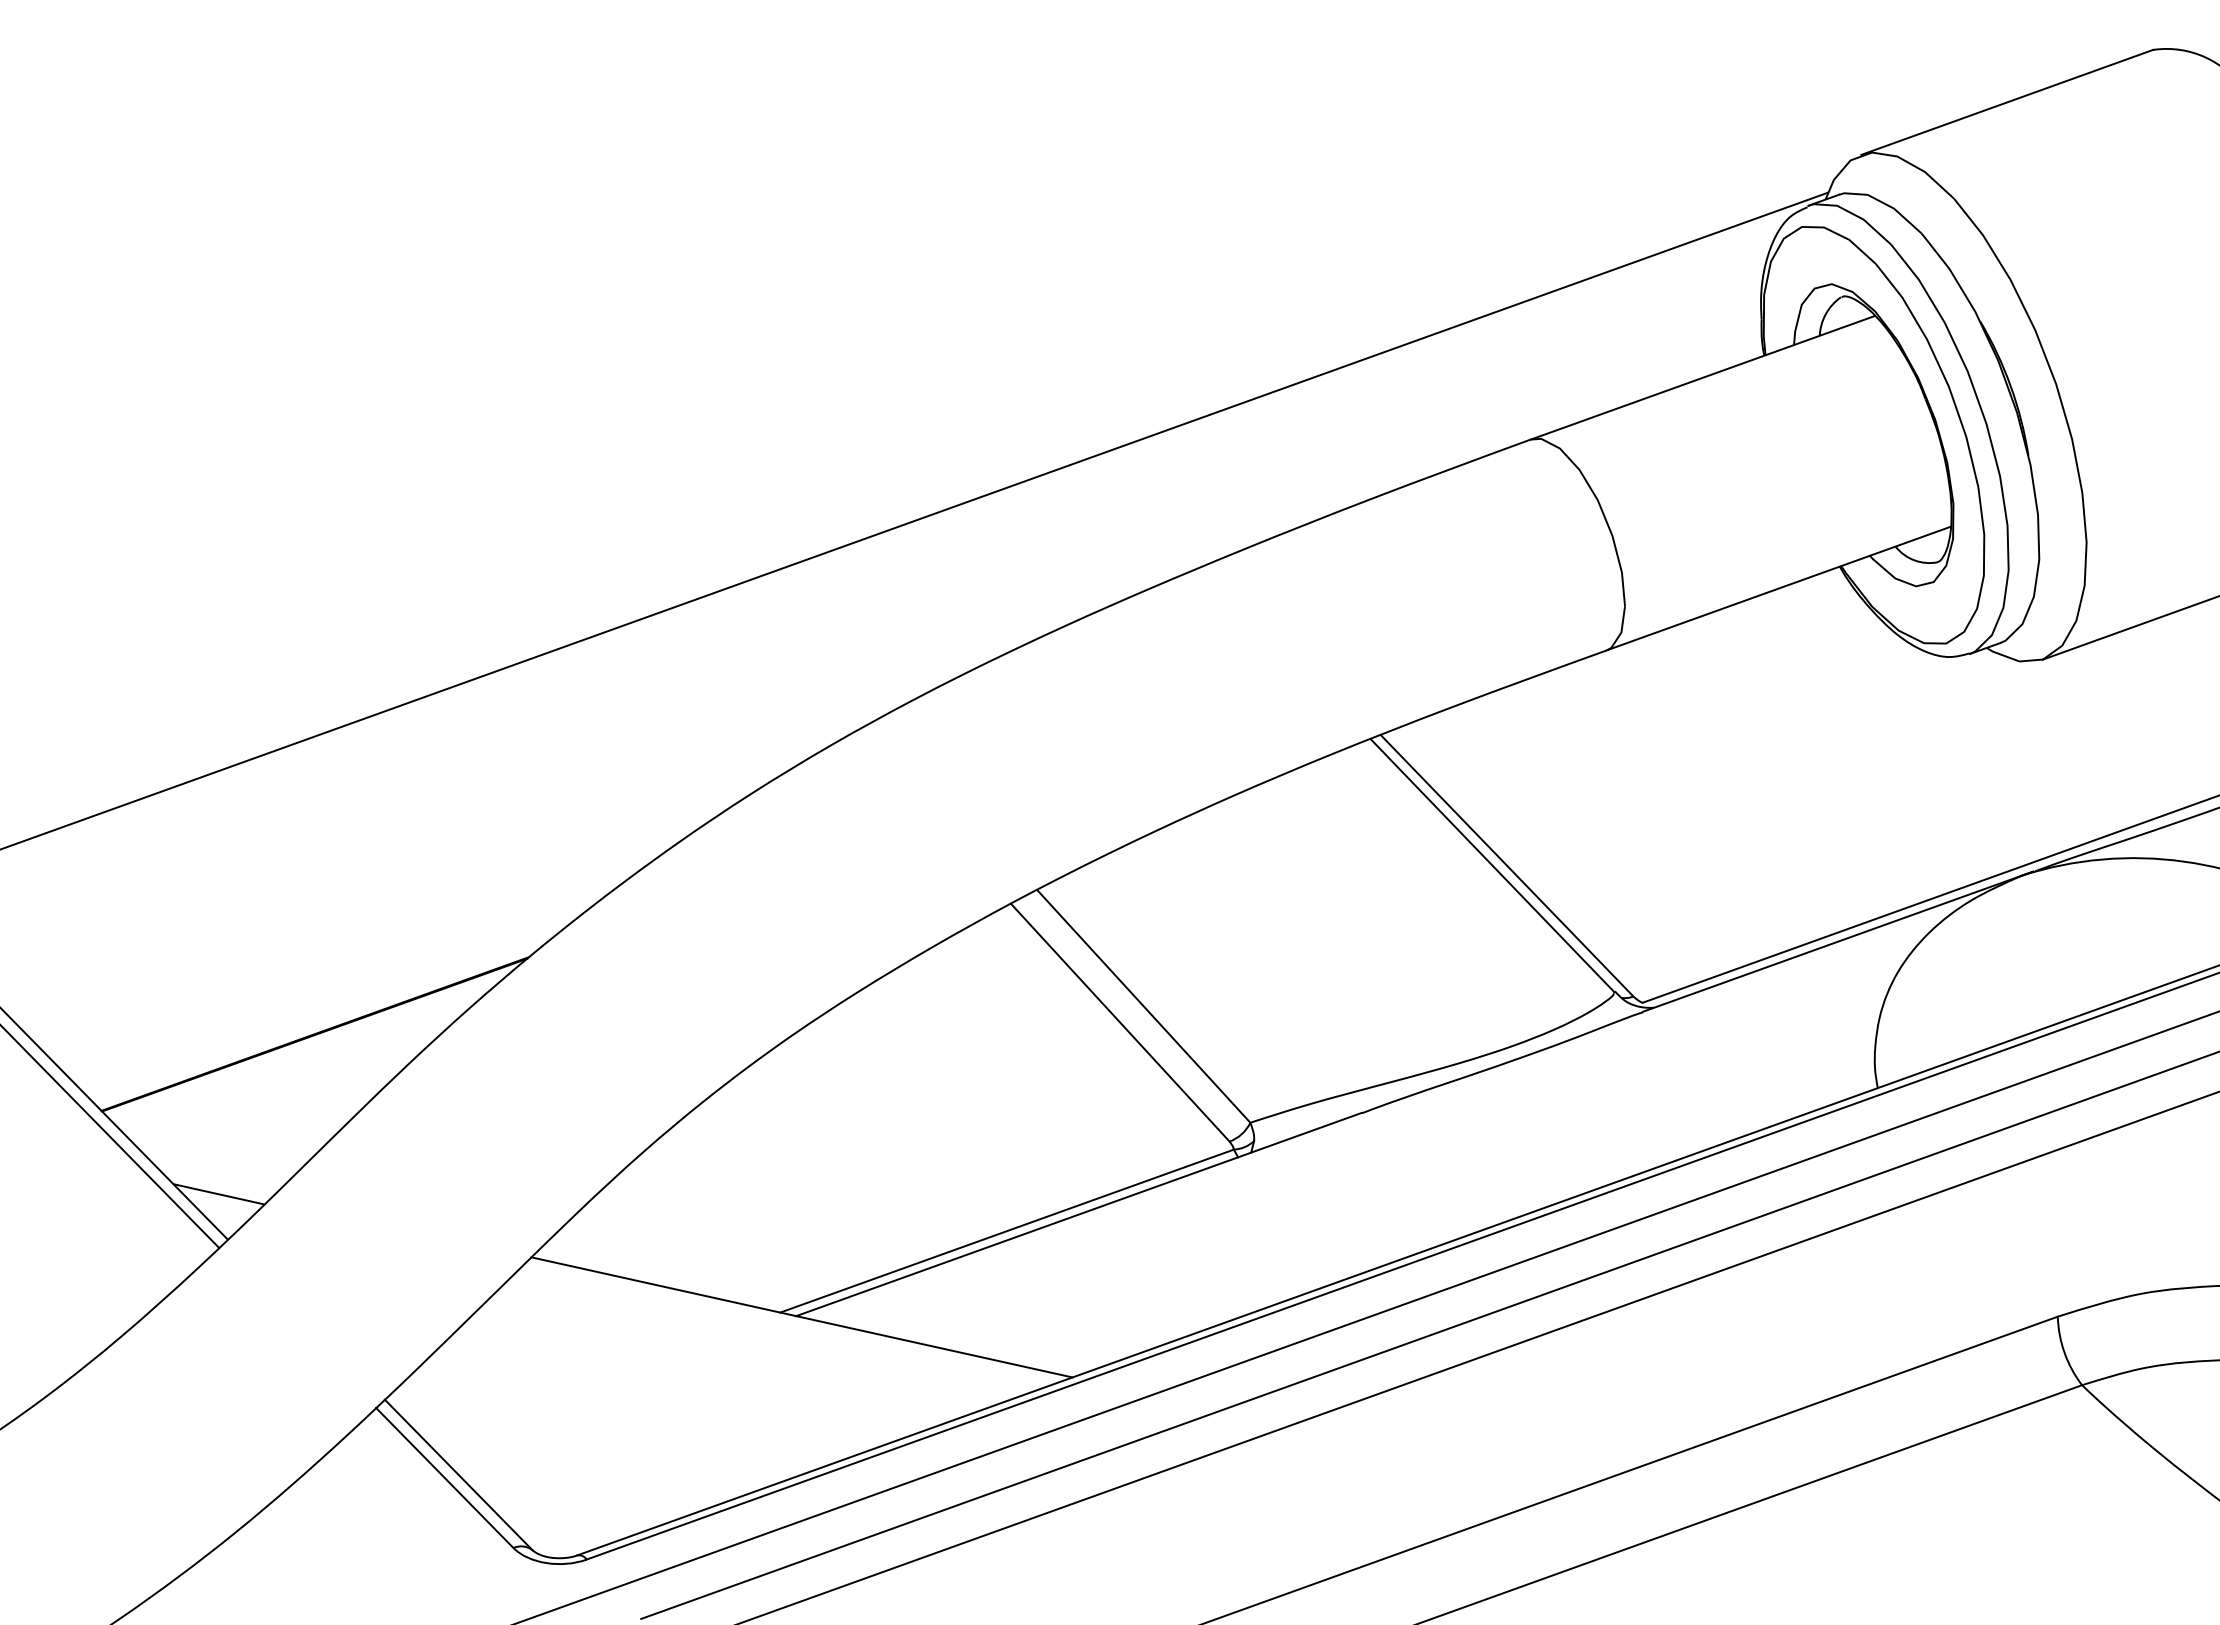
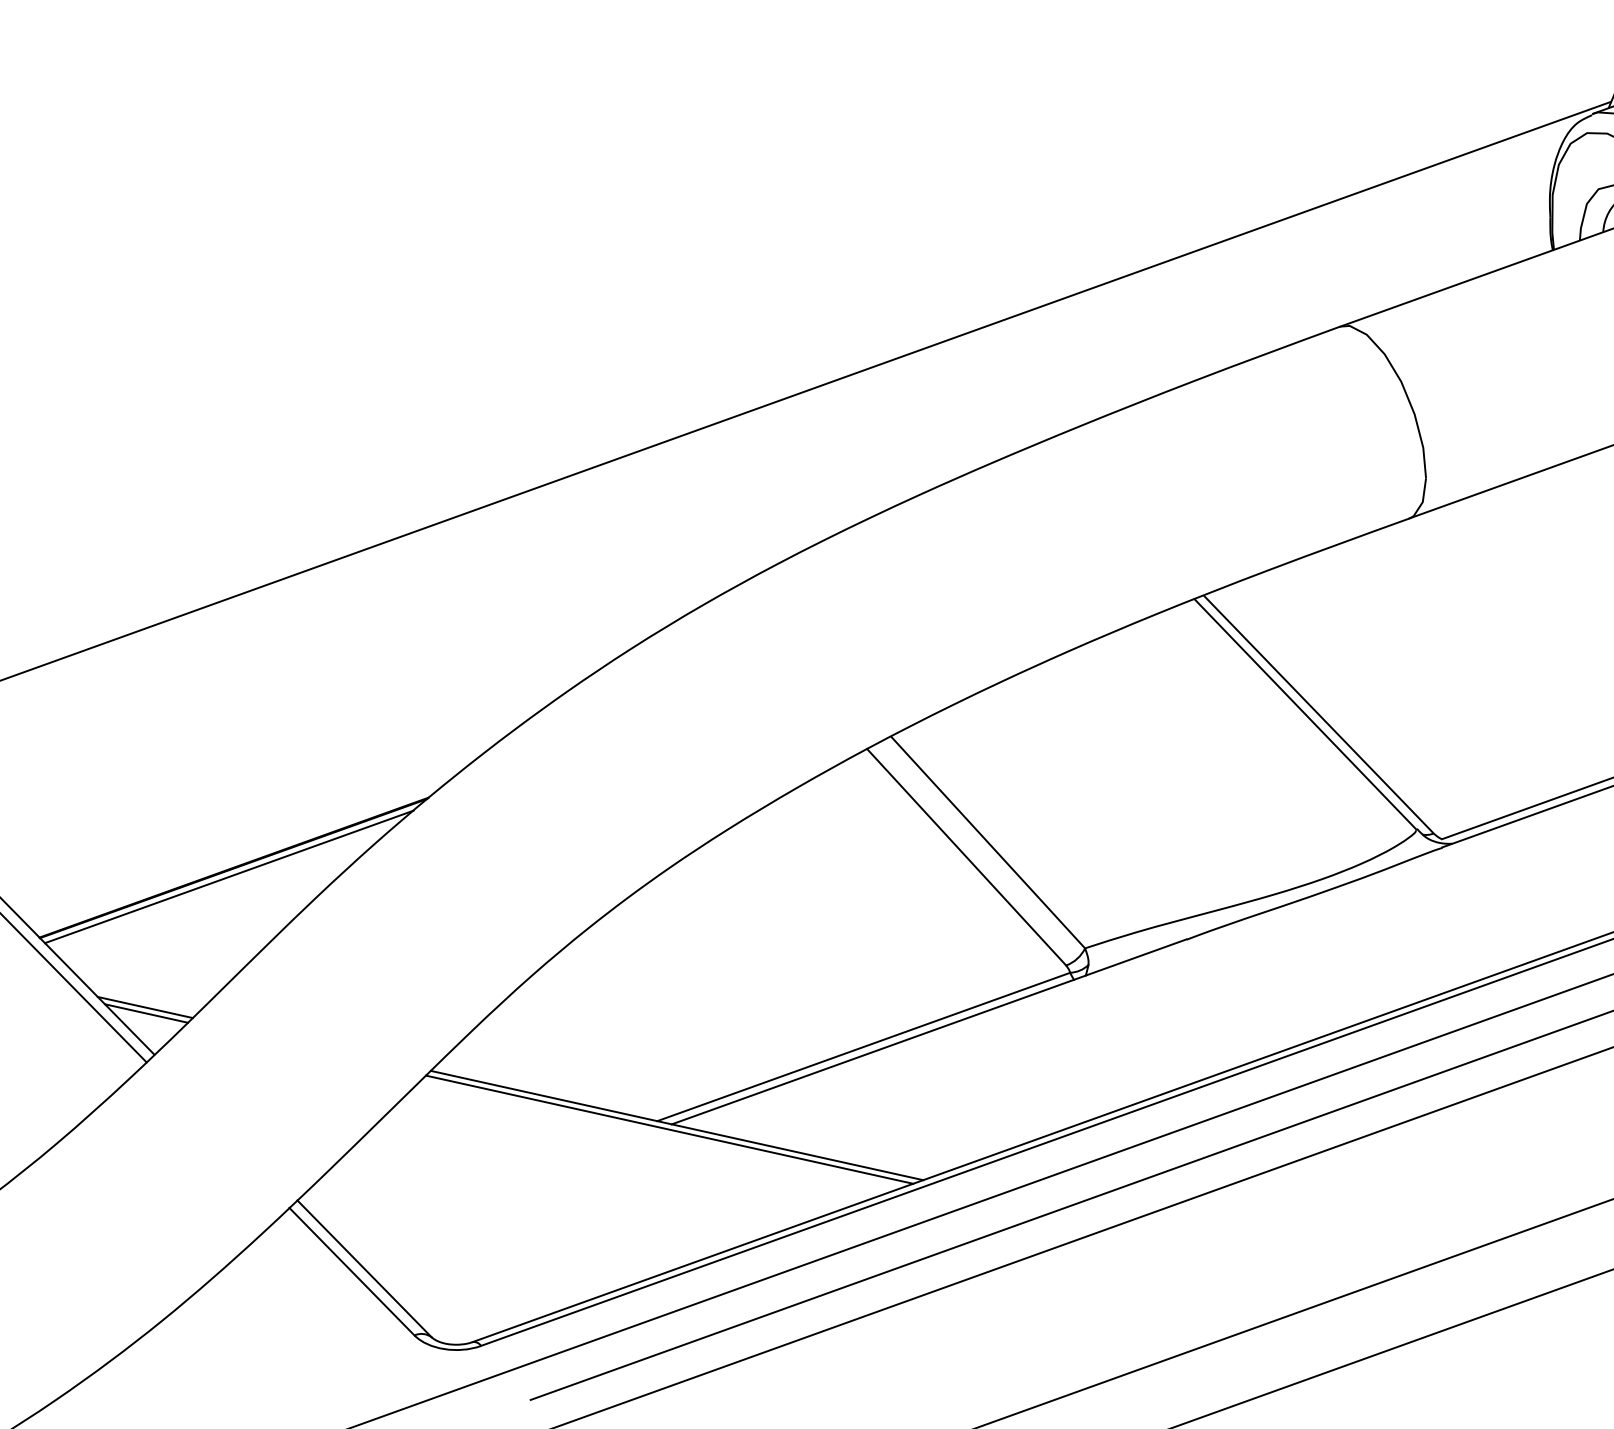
line: (309, 1044) -> (228, 877), added
line: (217, 1187) -> (145, 1007), added
line: (793, 1321) -> (669, 1129), added

